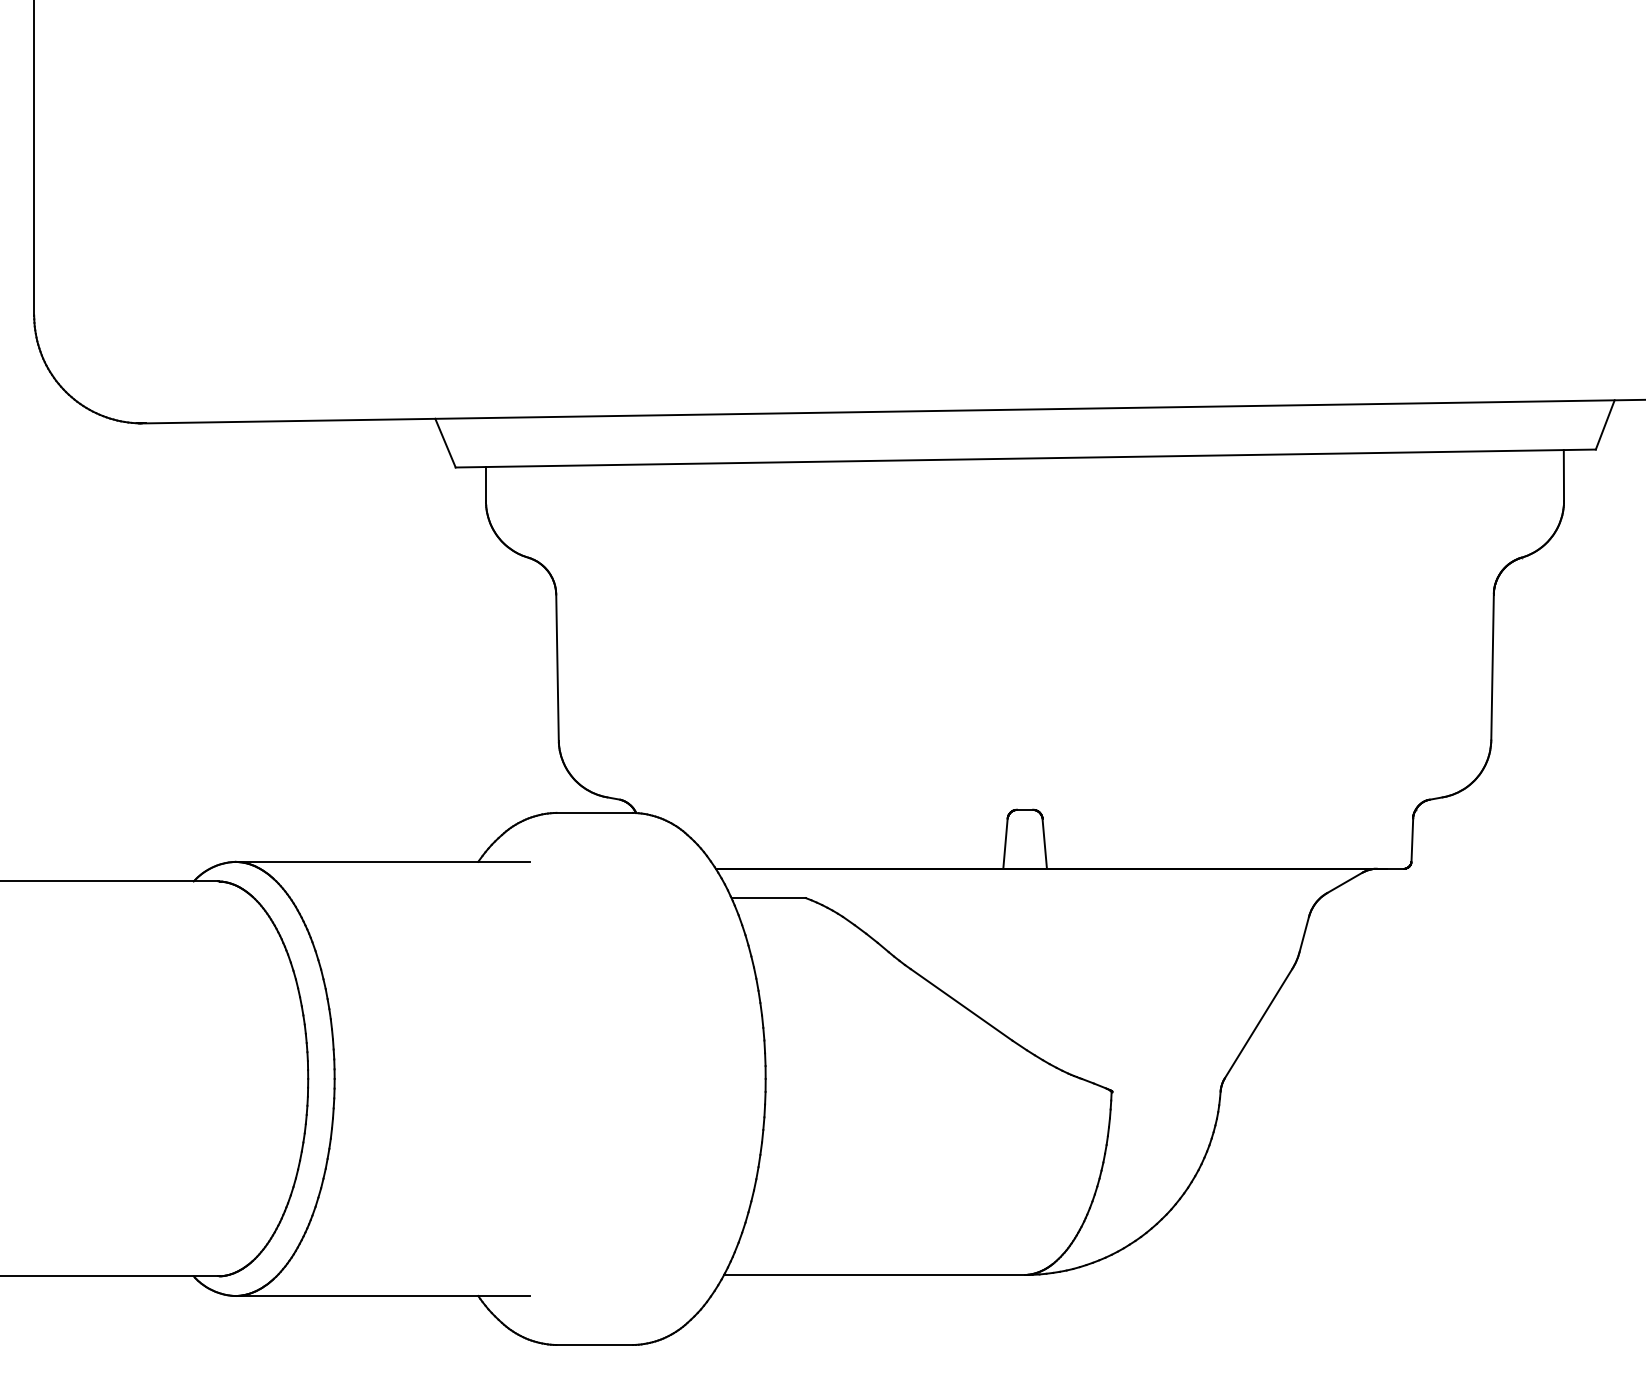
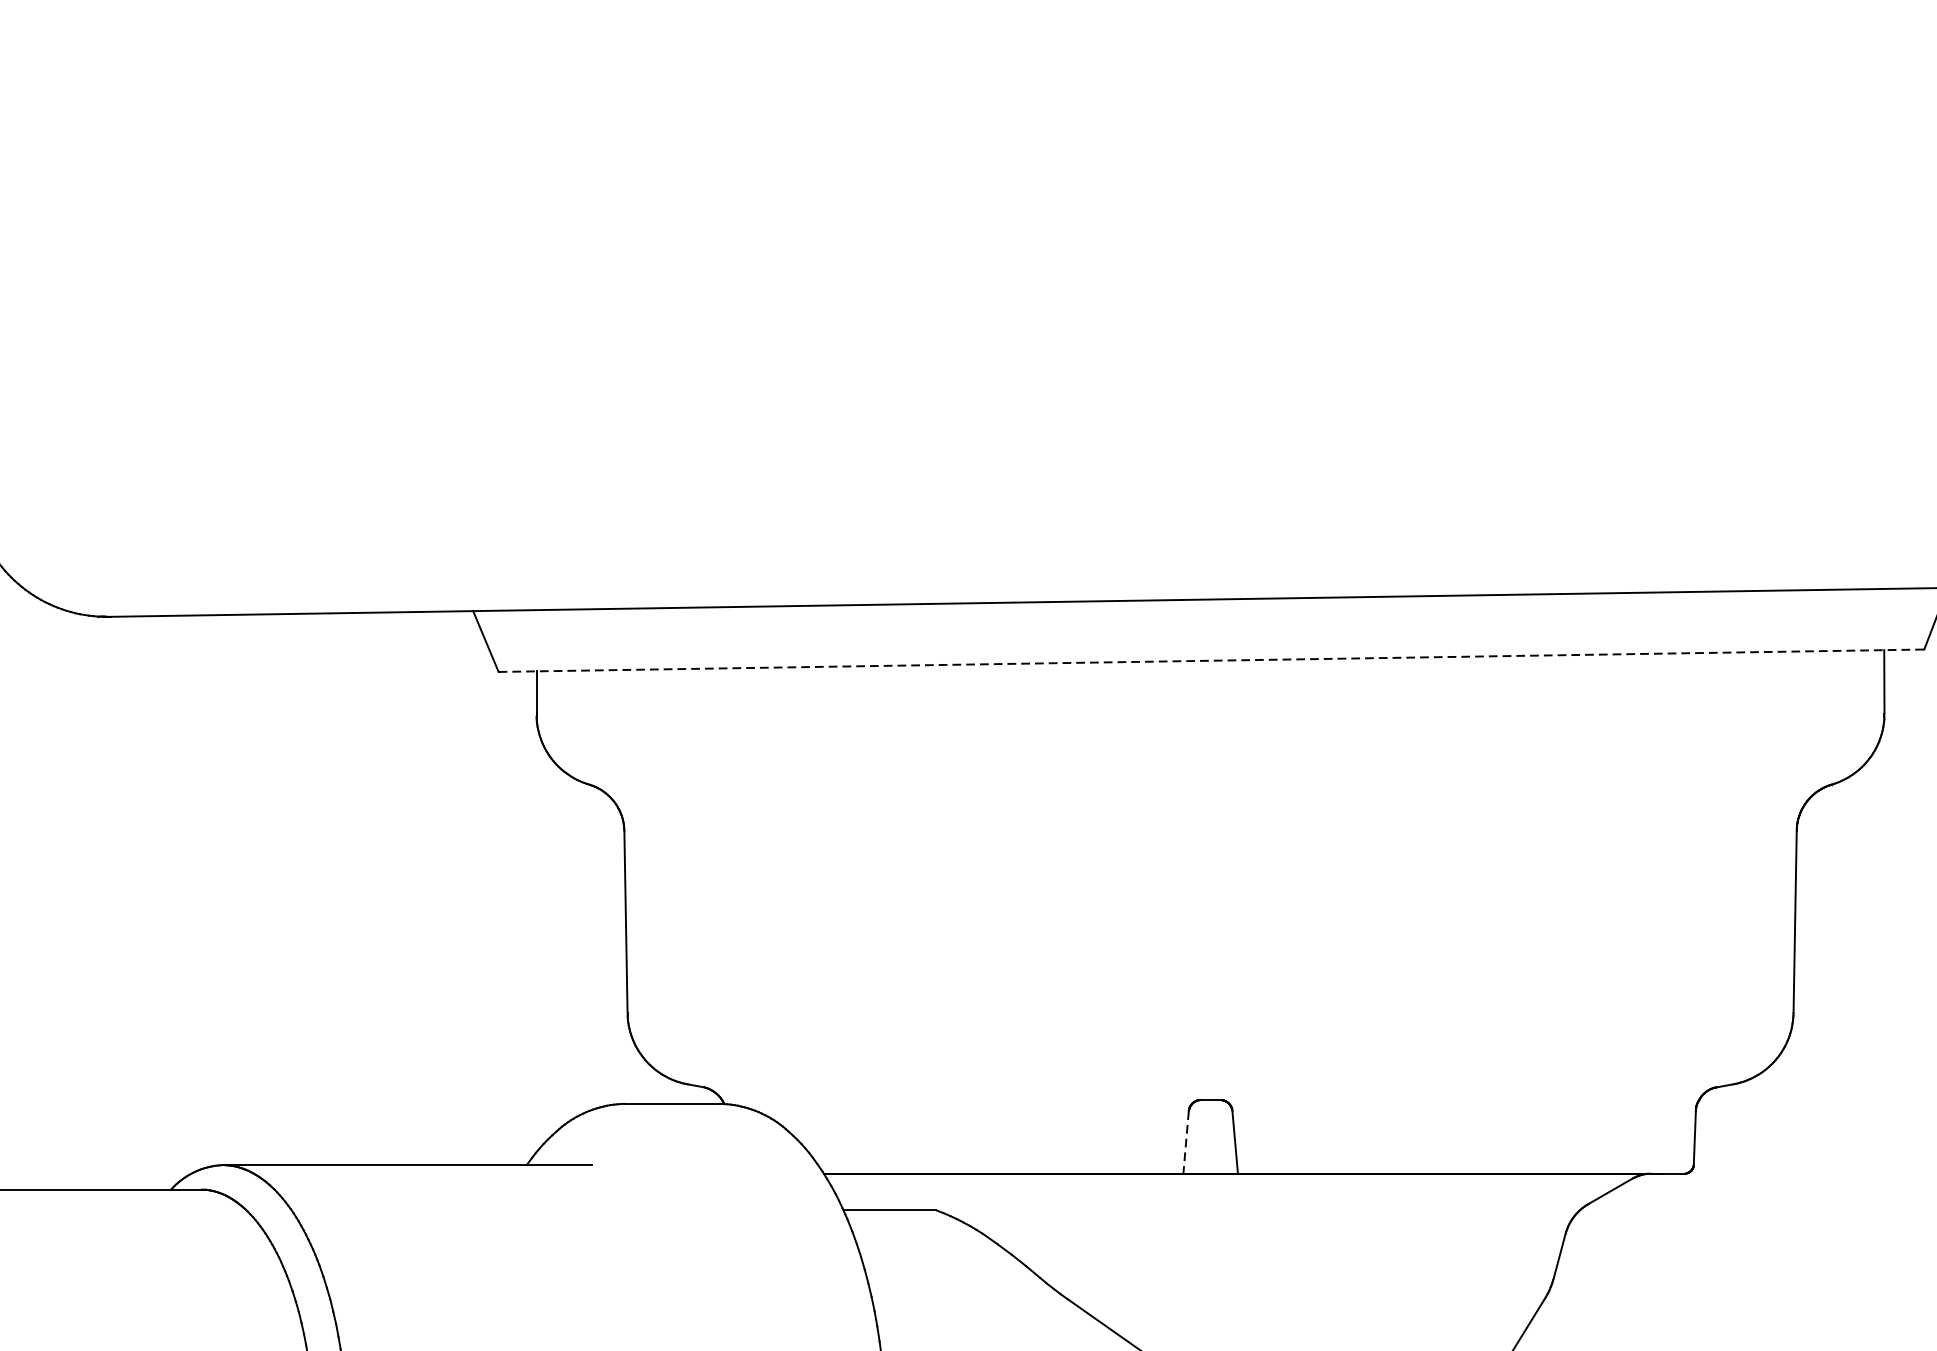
line: (1026, 458) -> (1212, 660), solid -> dashed
line: (1005, 843) -> (1186, 1142), solid -> dashed

